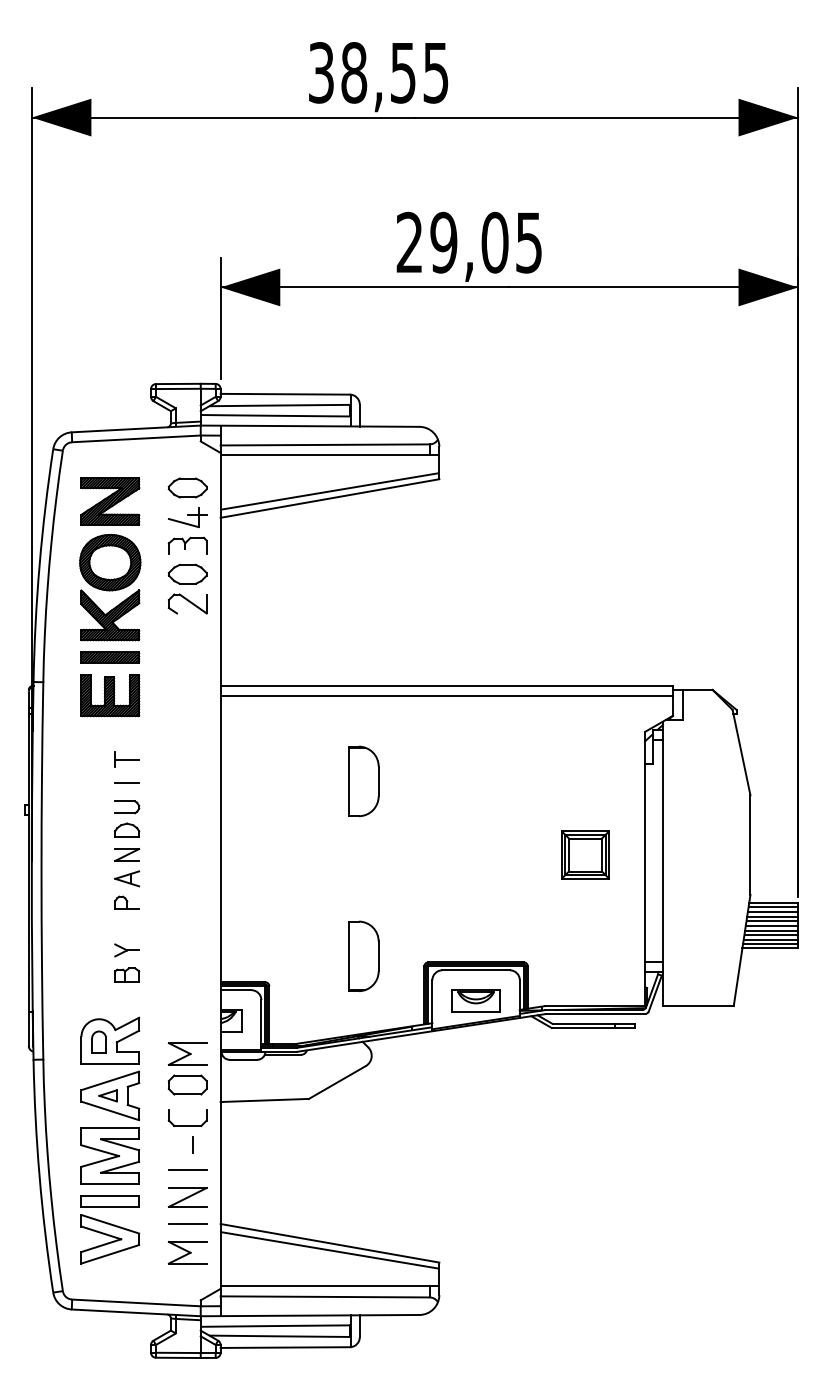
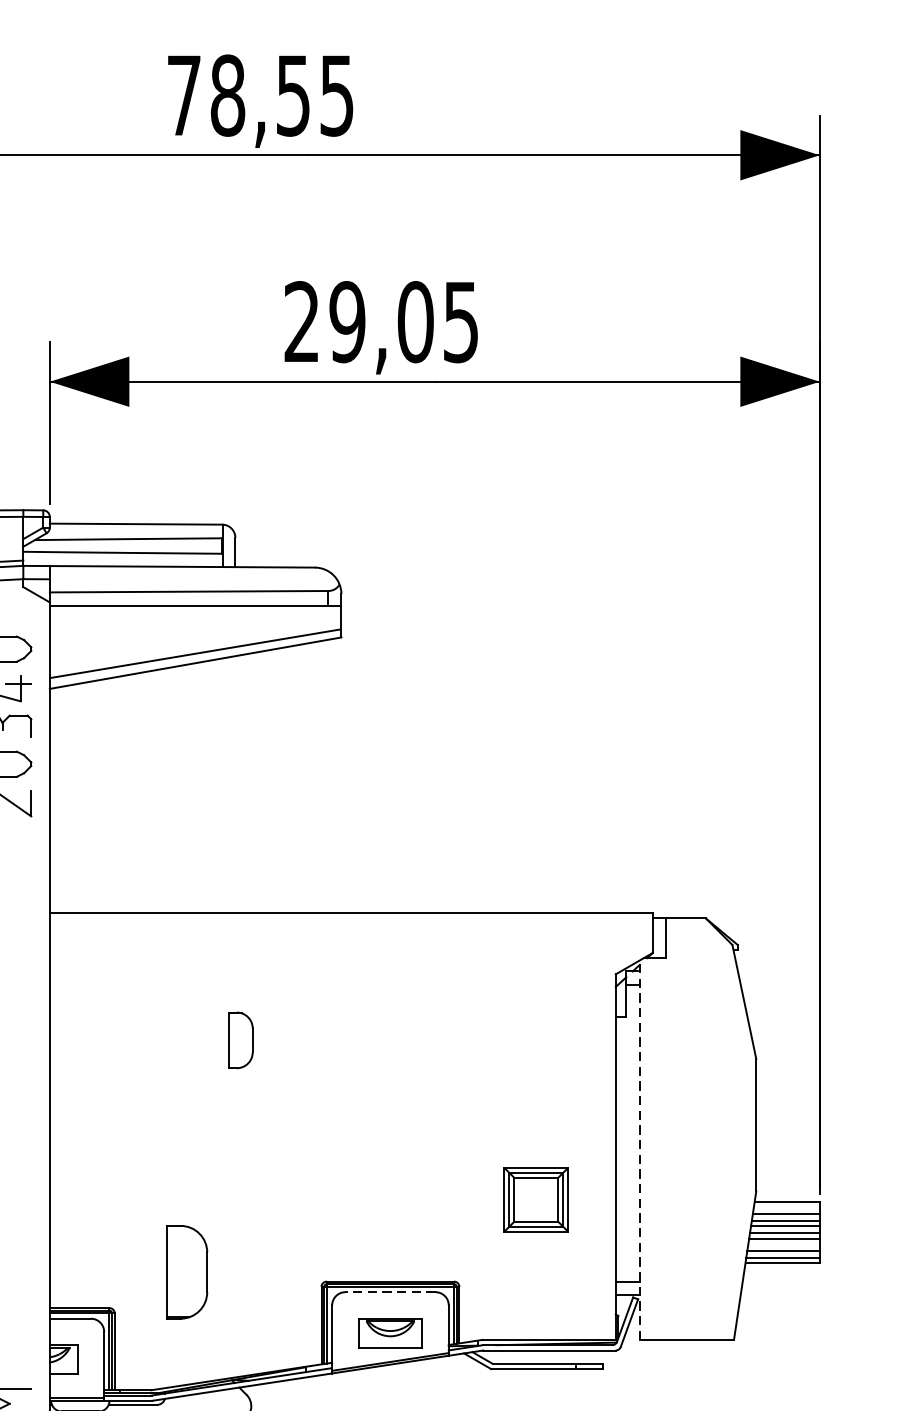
text: (321, 72) -> (184, 95), 38,55 -> 78,55
line: (446, 695) -> (350, 925), removed
part: (363, 781) -> (240, 1040), size x0.6
part: (585, 854) -> (536, 1199), moved
line: (662, 863) -> (638, 1149), solid -> dashed
line: (773, 906) -> (786, 1207), removed
line: (771, 934) -> (784, 1244), removed
part: (363, 956) -> (186, 1272), moved
line: (476, 970) -> (390, 1292), solid -> dashed

